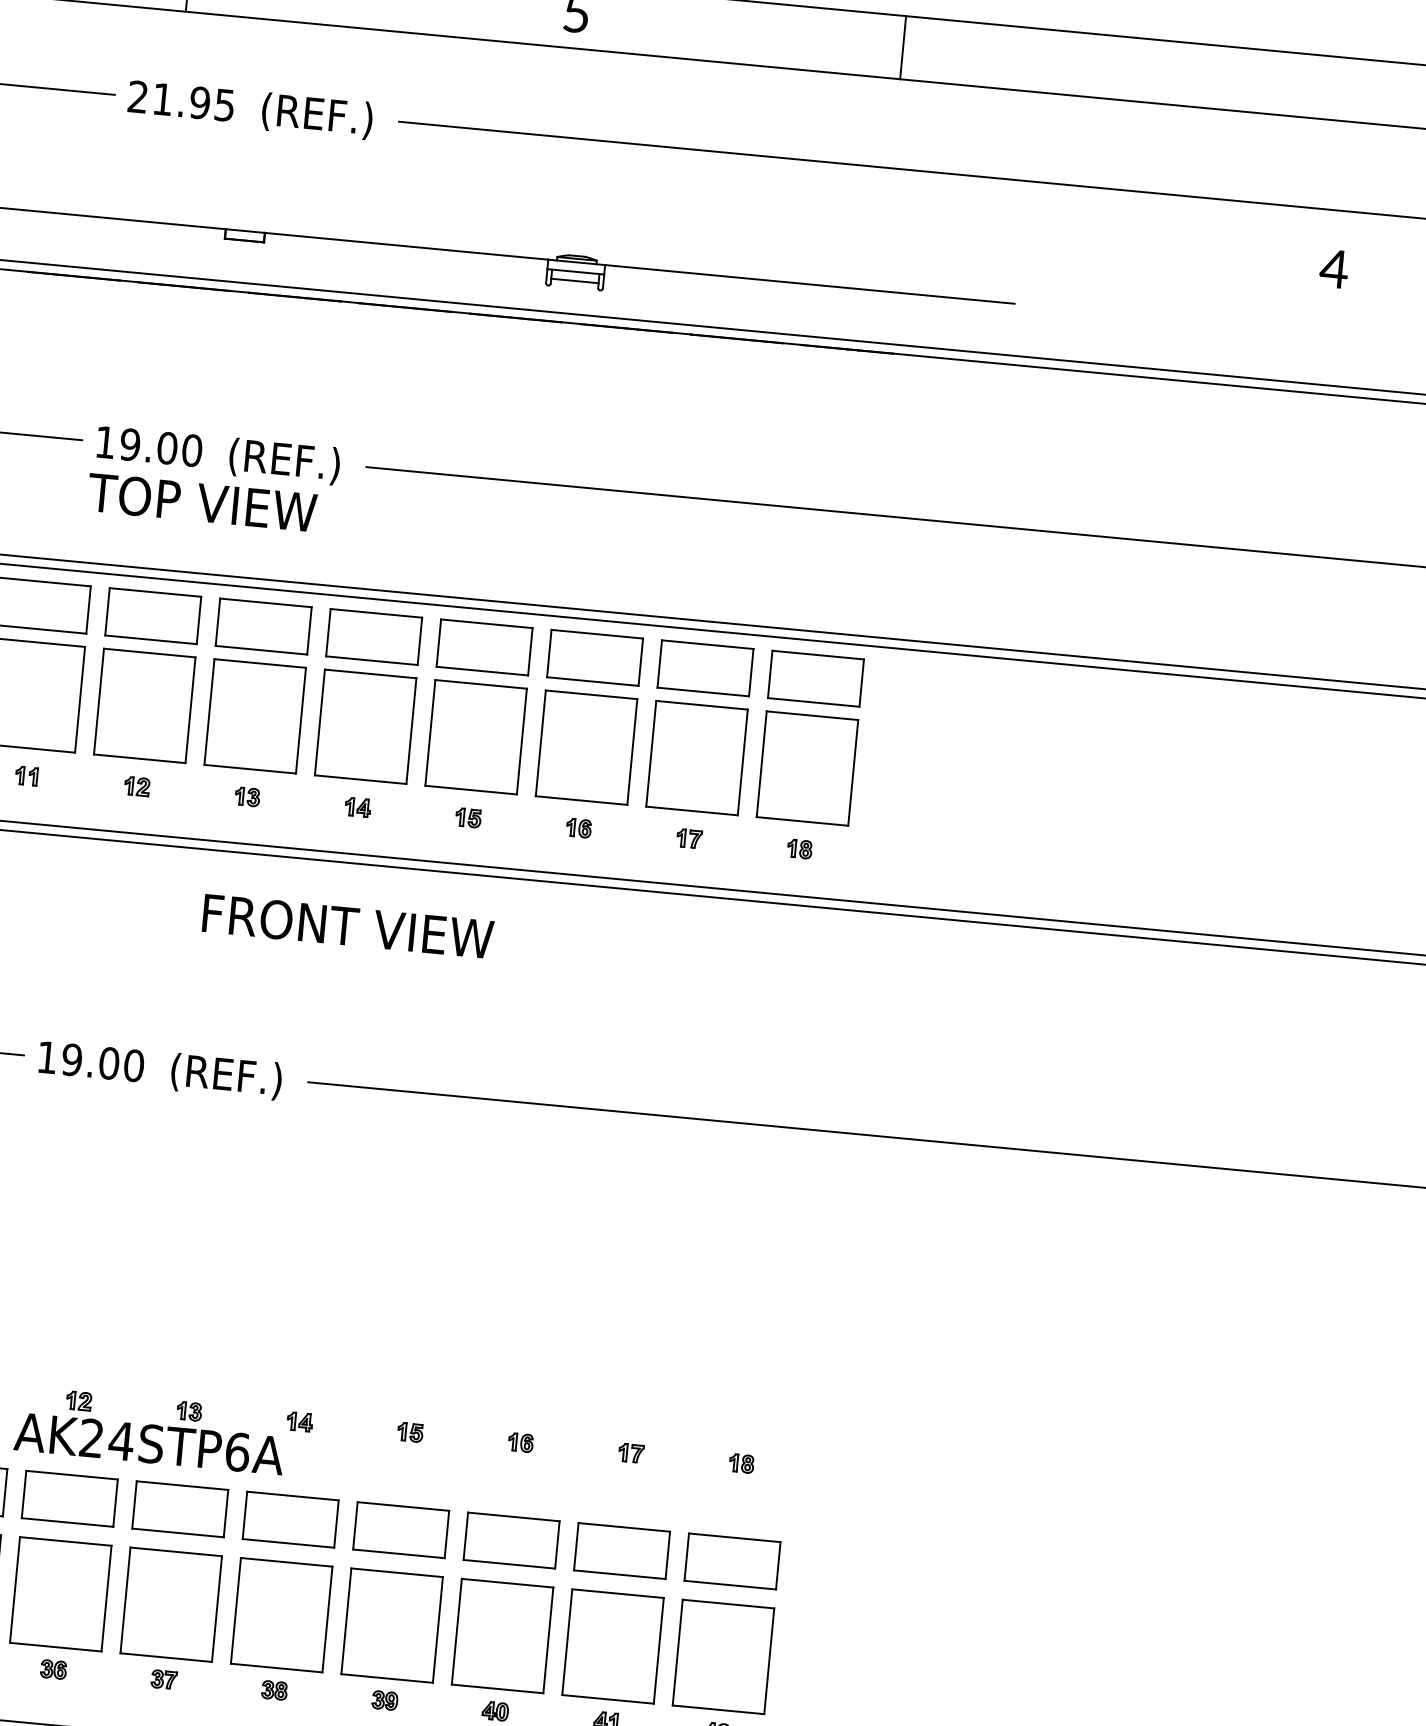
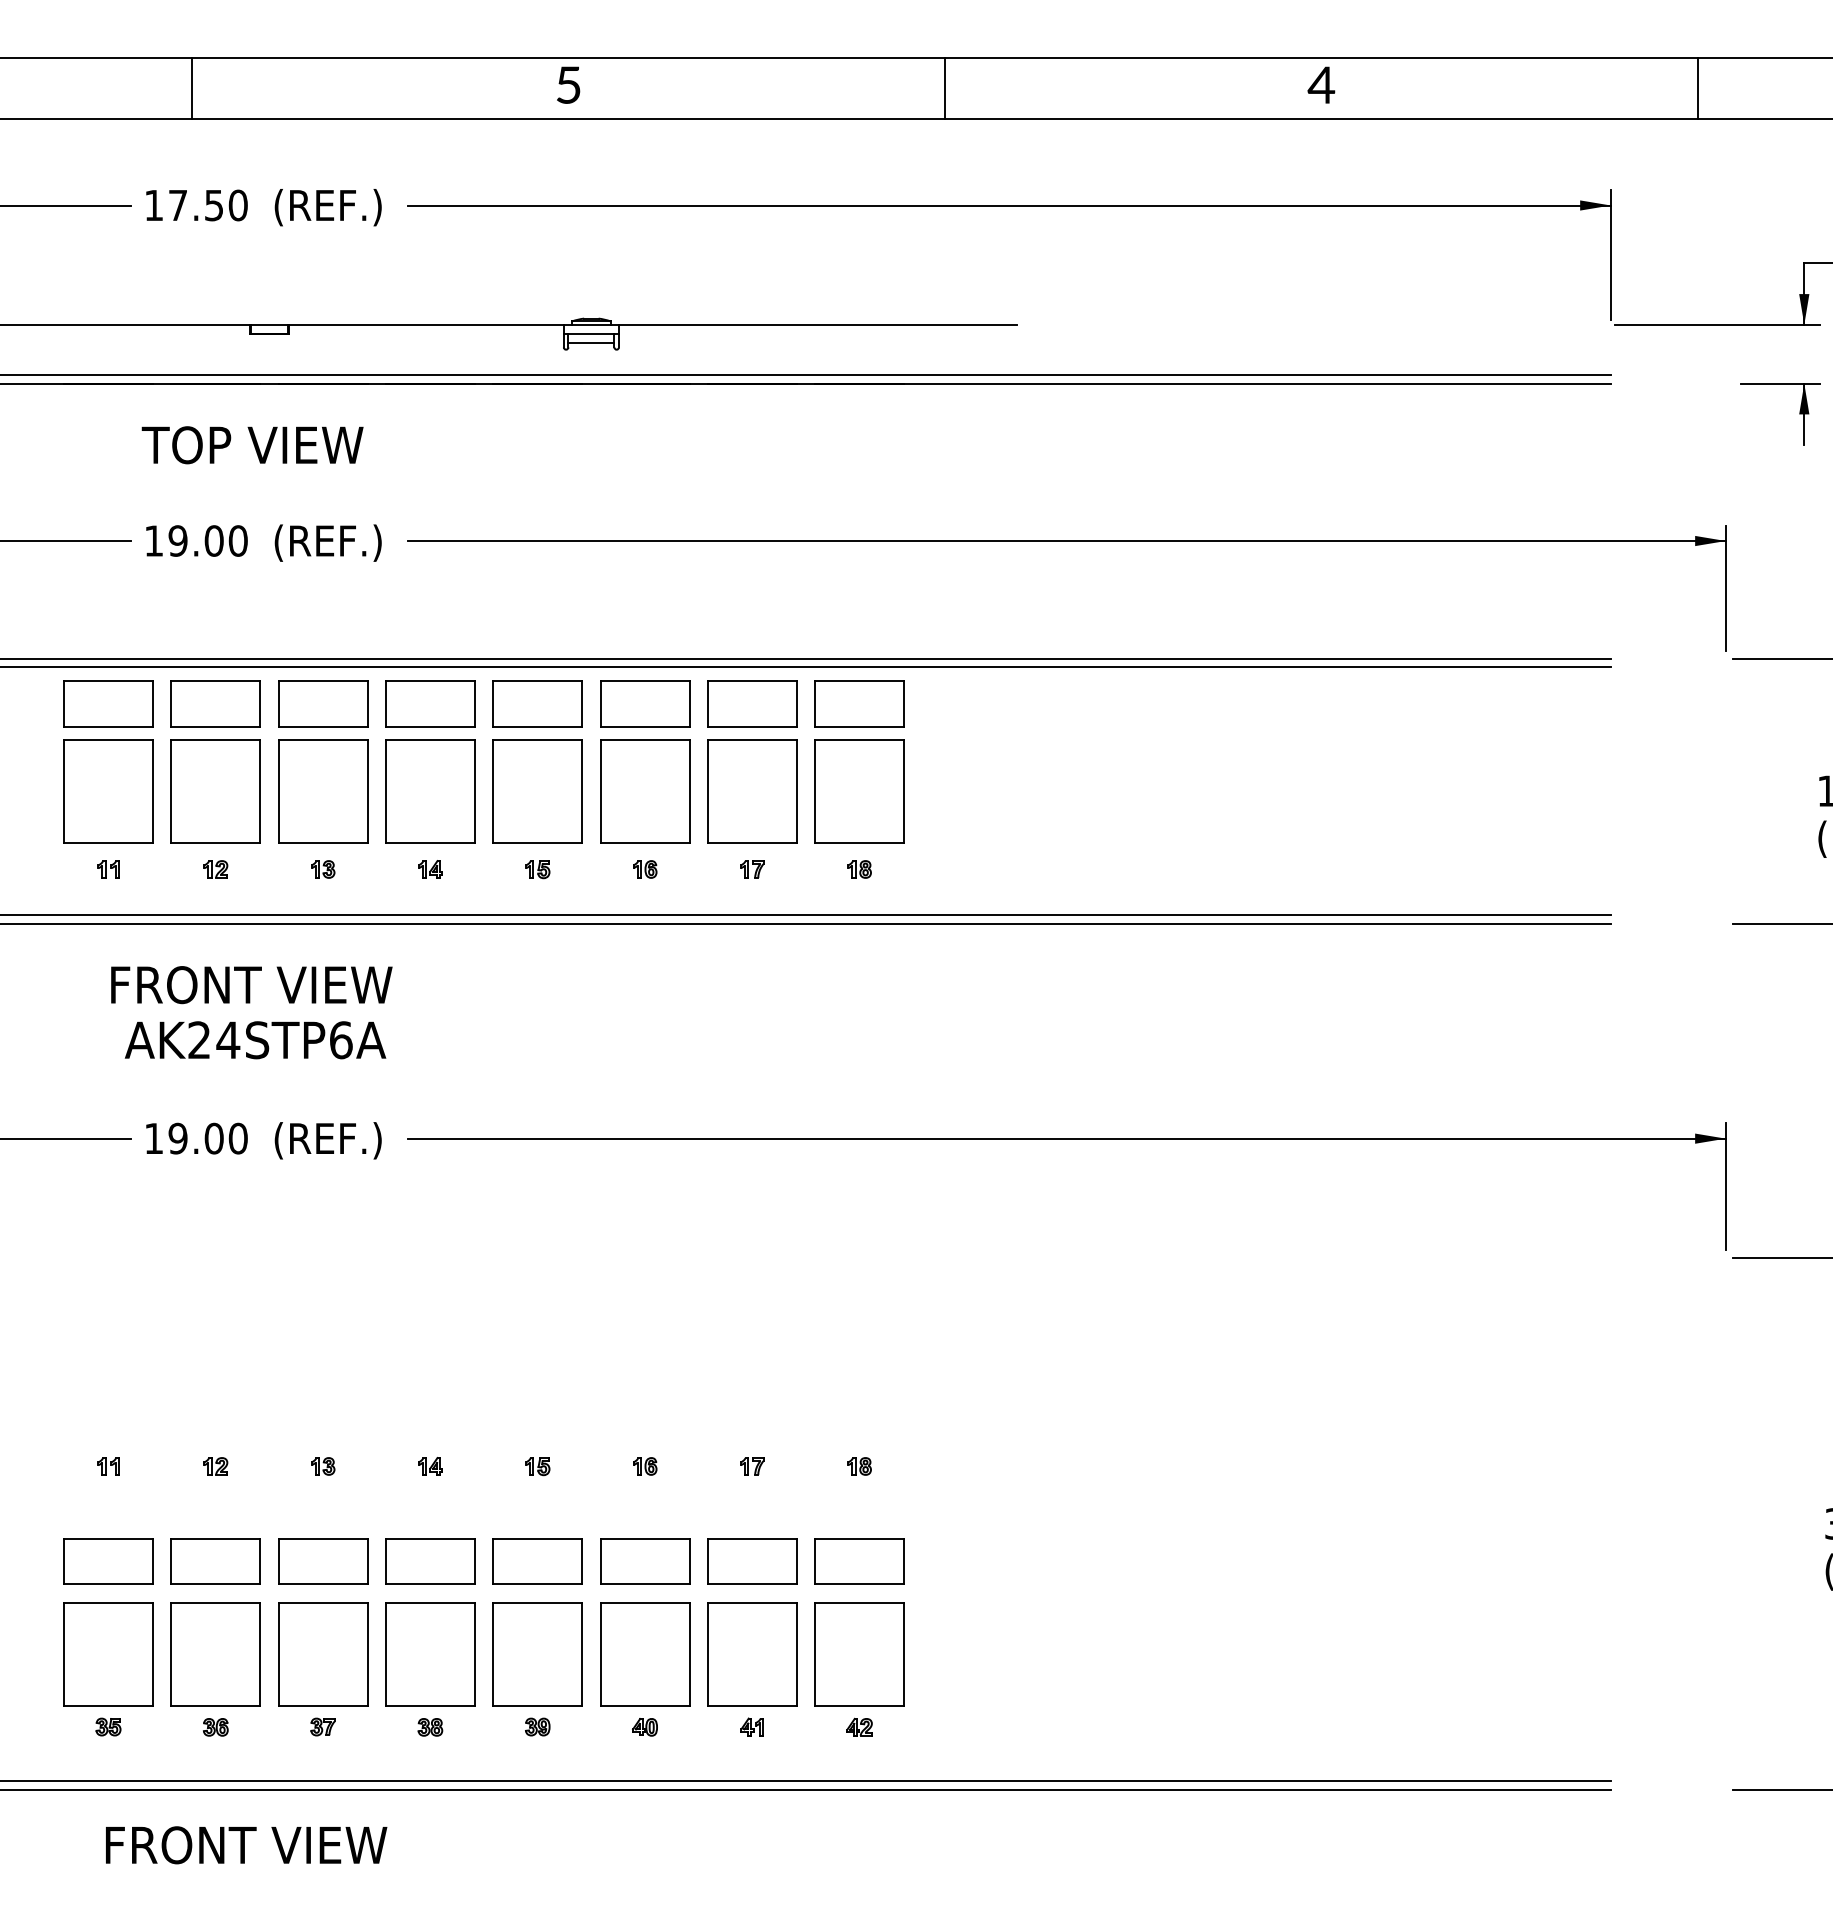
line: (903, 46) -> (945, 87), moved
text: (180, 101) -> (195, 205), 21.95 -> 17.50
text: (1334, 268) -> (1321, 84), moved
text: (202, 502) -> (252, 445), moved
text: (347, 926) -> (251, 985), moved
text: (149, 1444) -> (255, 1040), moved

